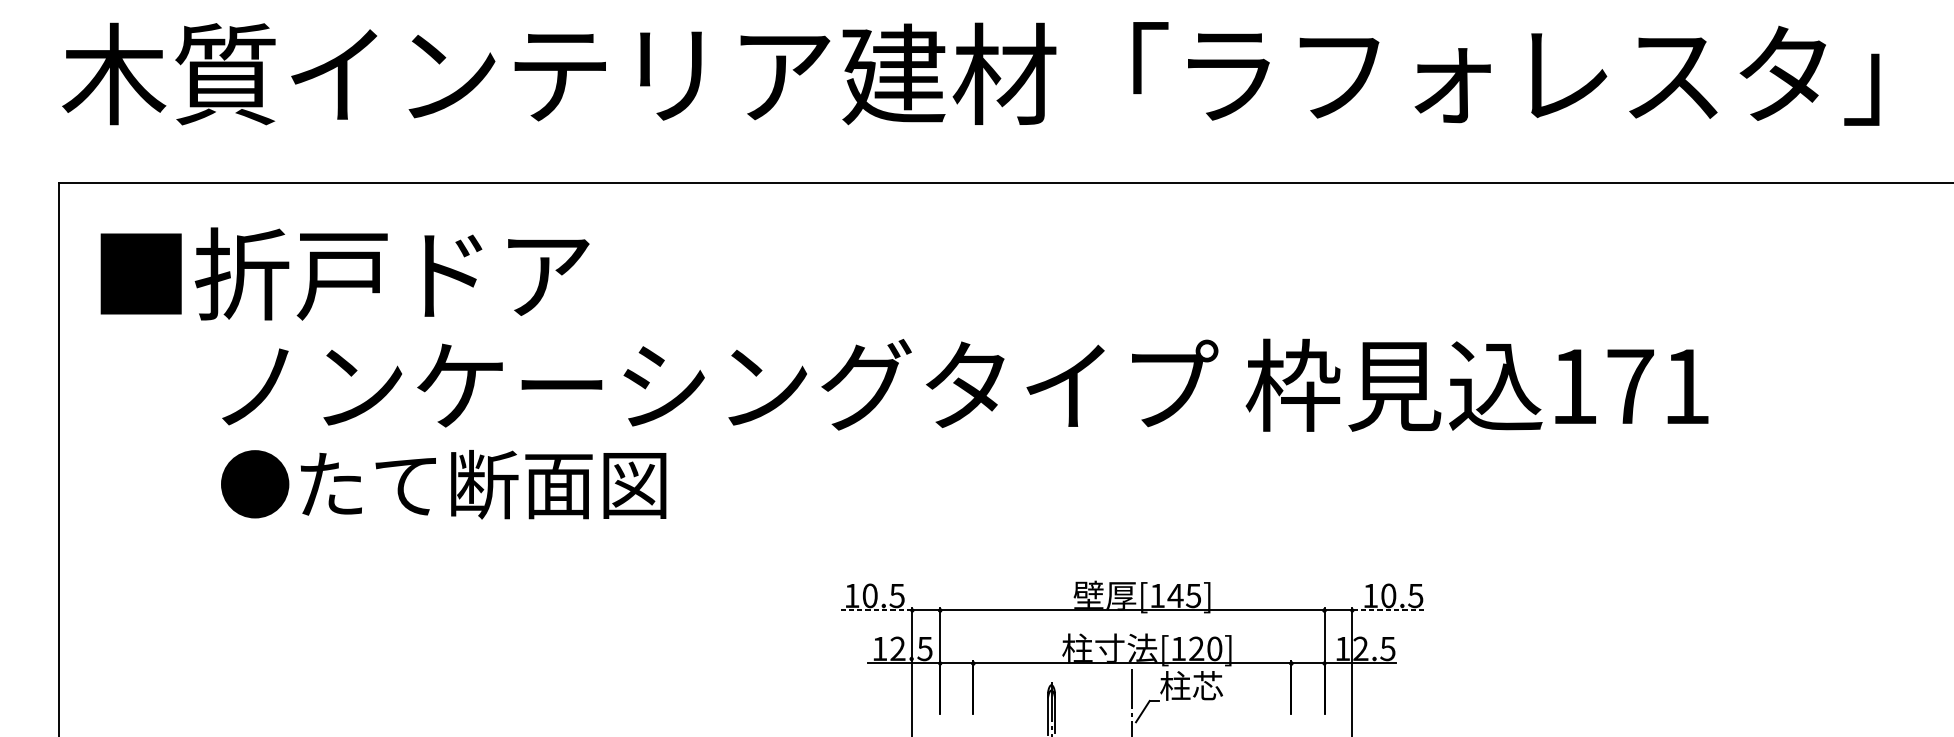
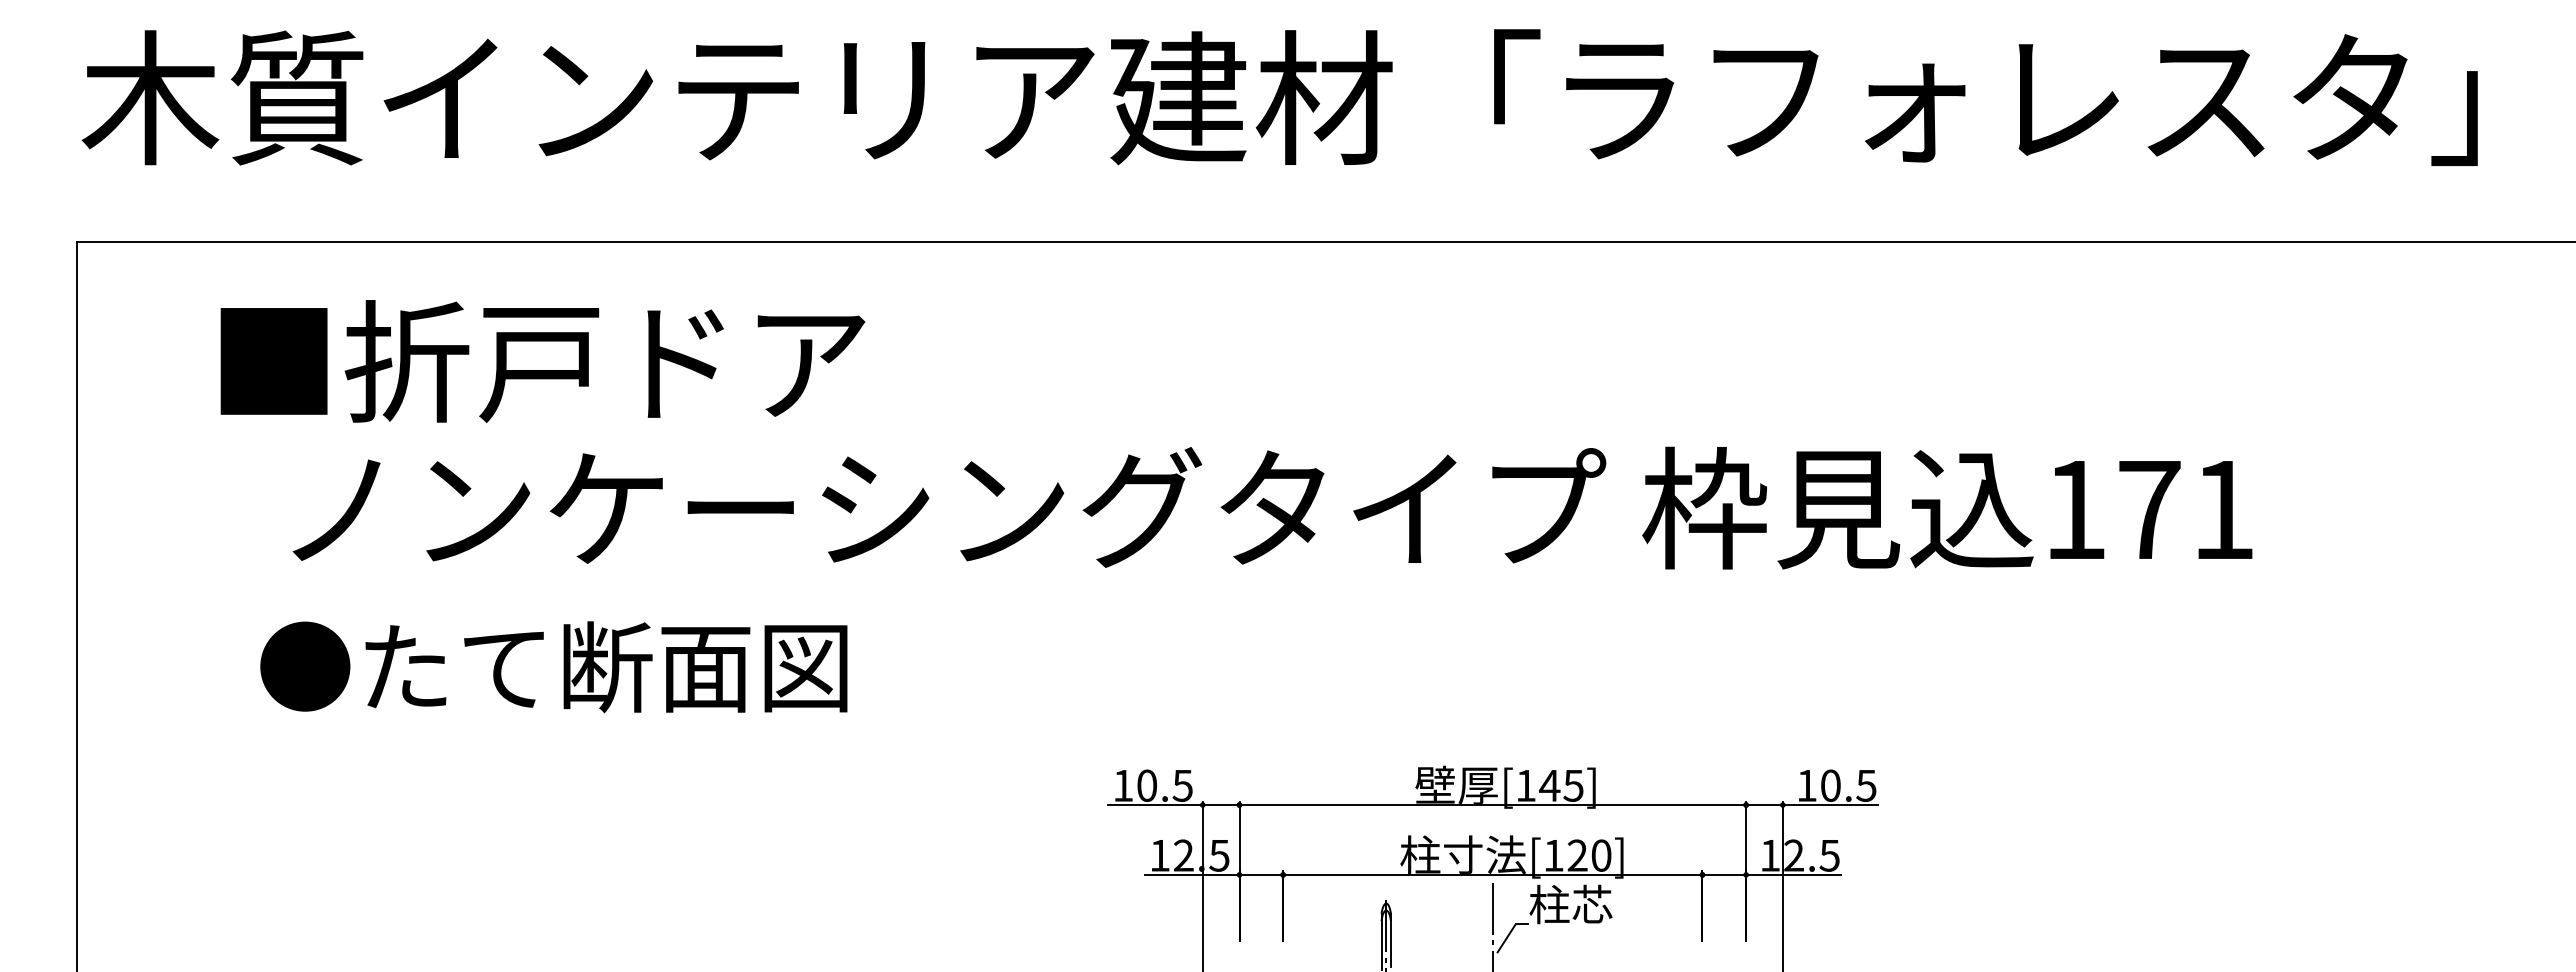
text: (344, 274) -> (542, 361), moved
text: (443, 484) -> (553, 667), moved
line: (875, 610) -> (1154, 805), dashed -> solid
line: (1388, 610) -> (1830, 805), dashed -> solid

